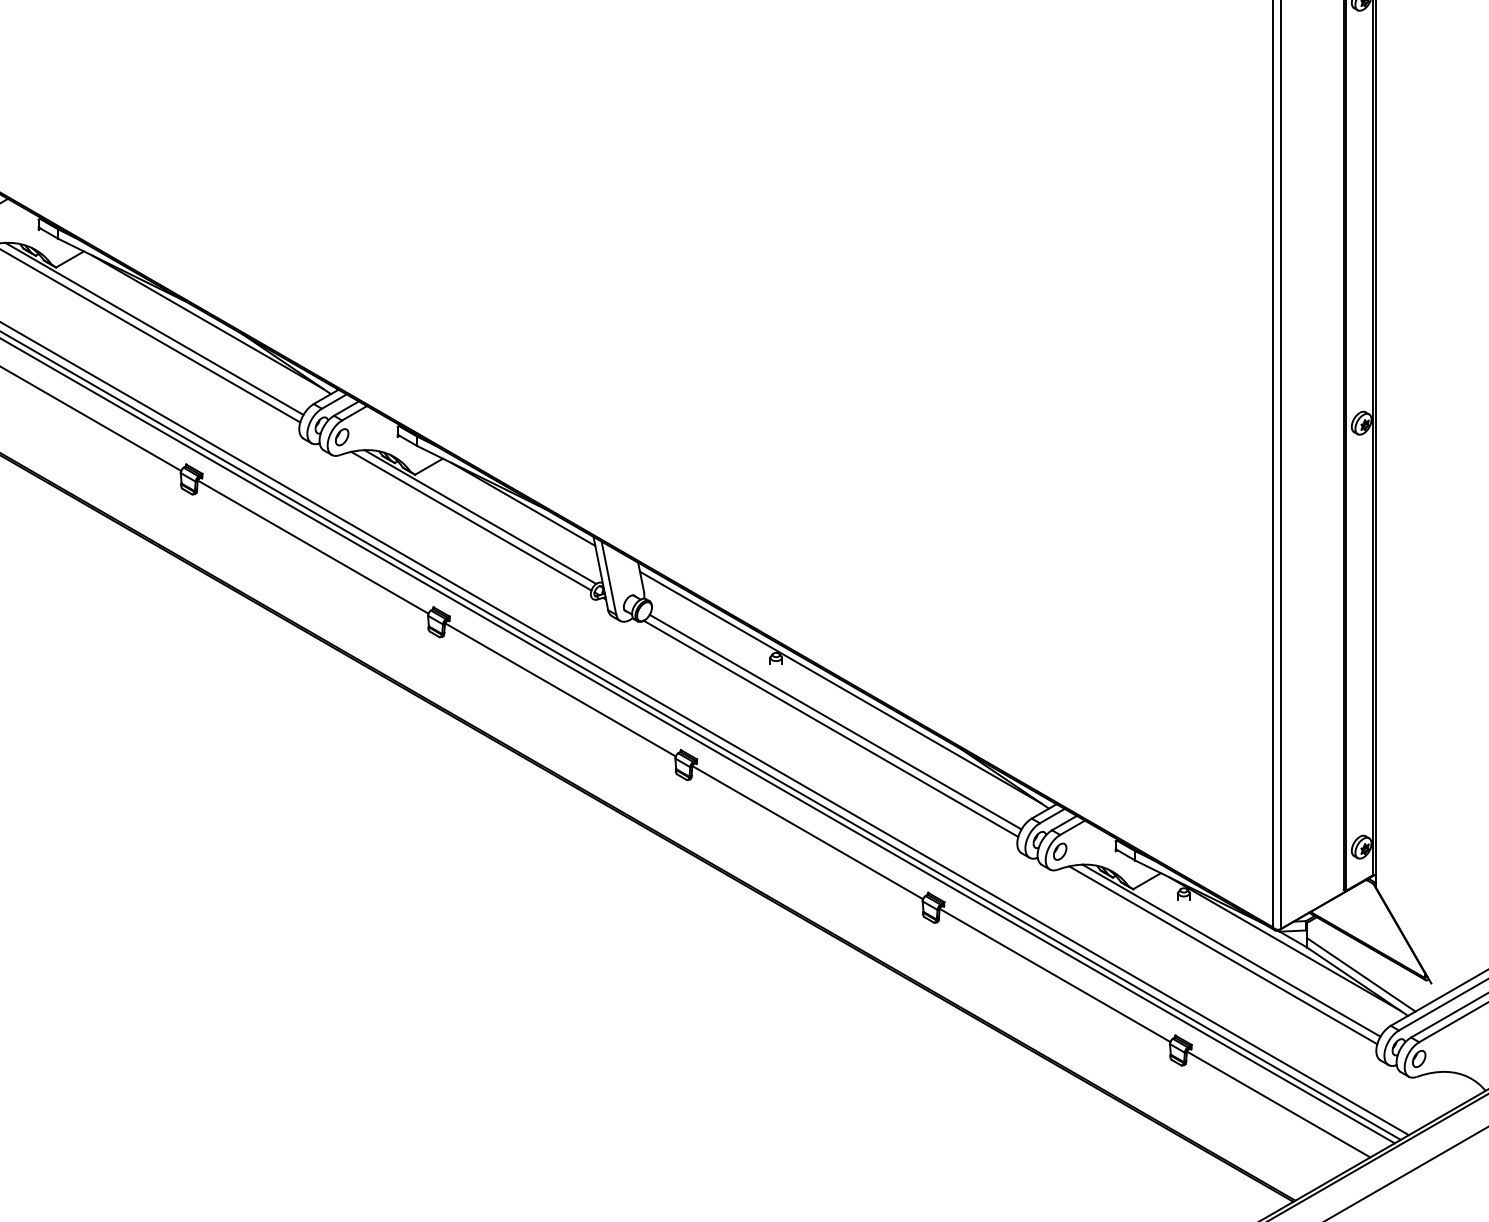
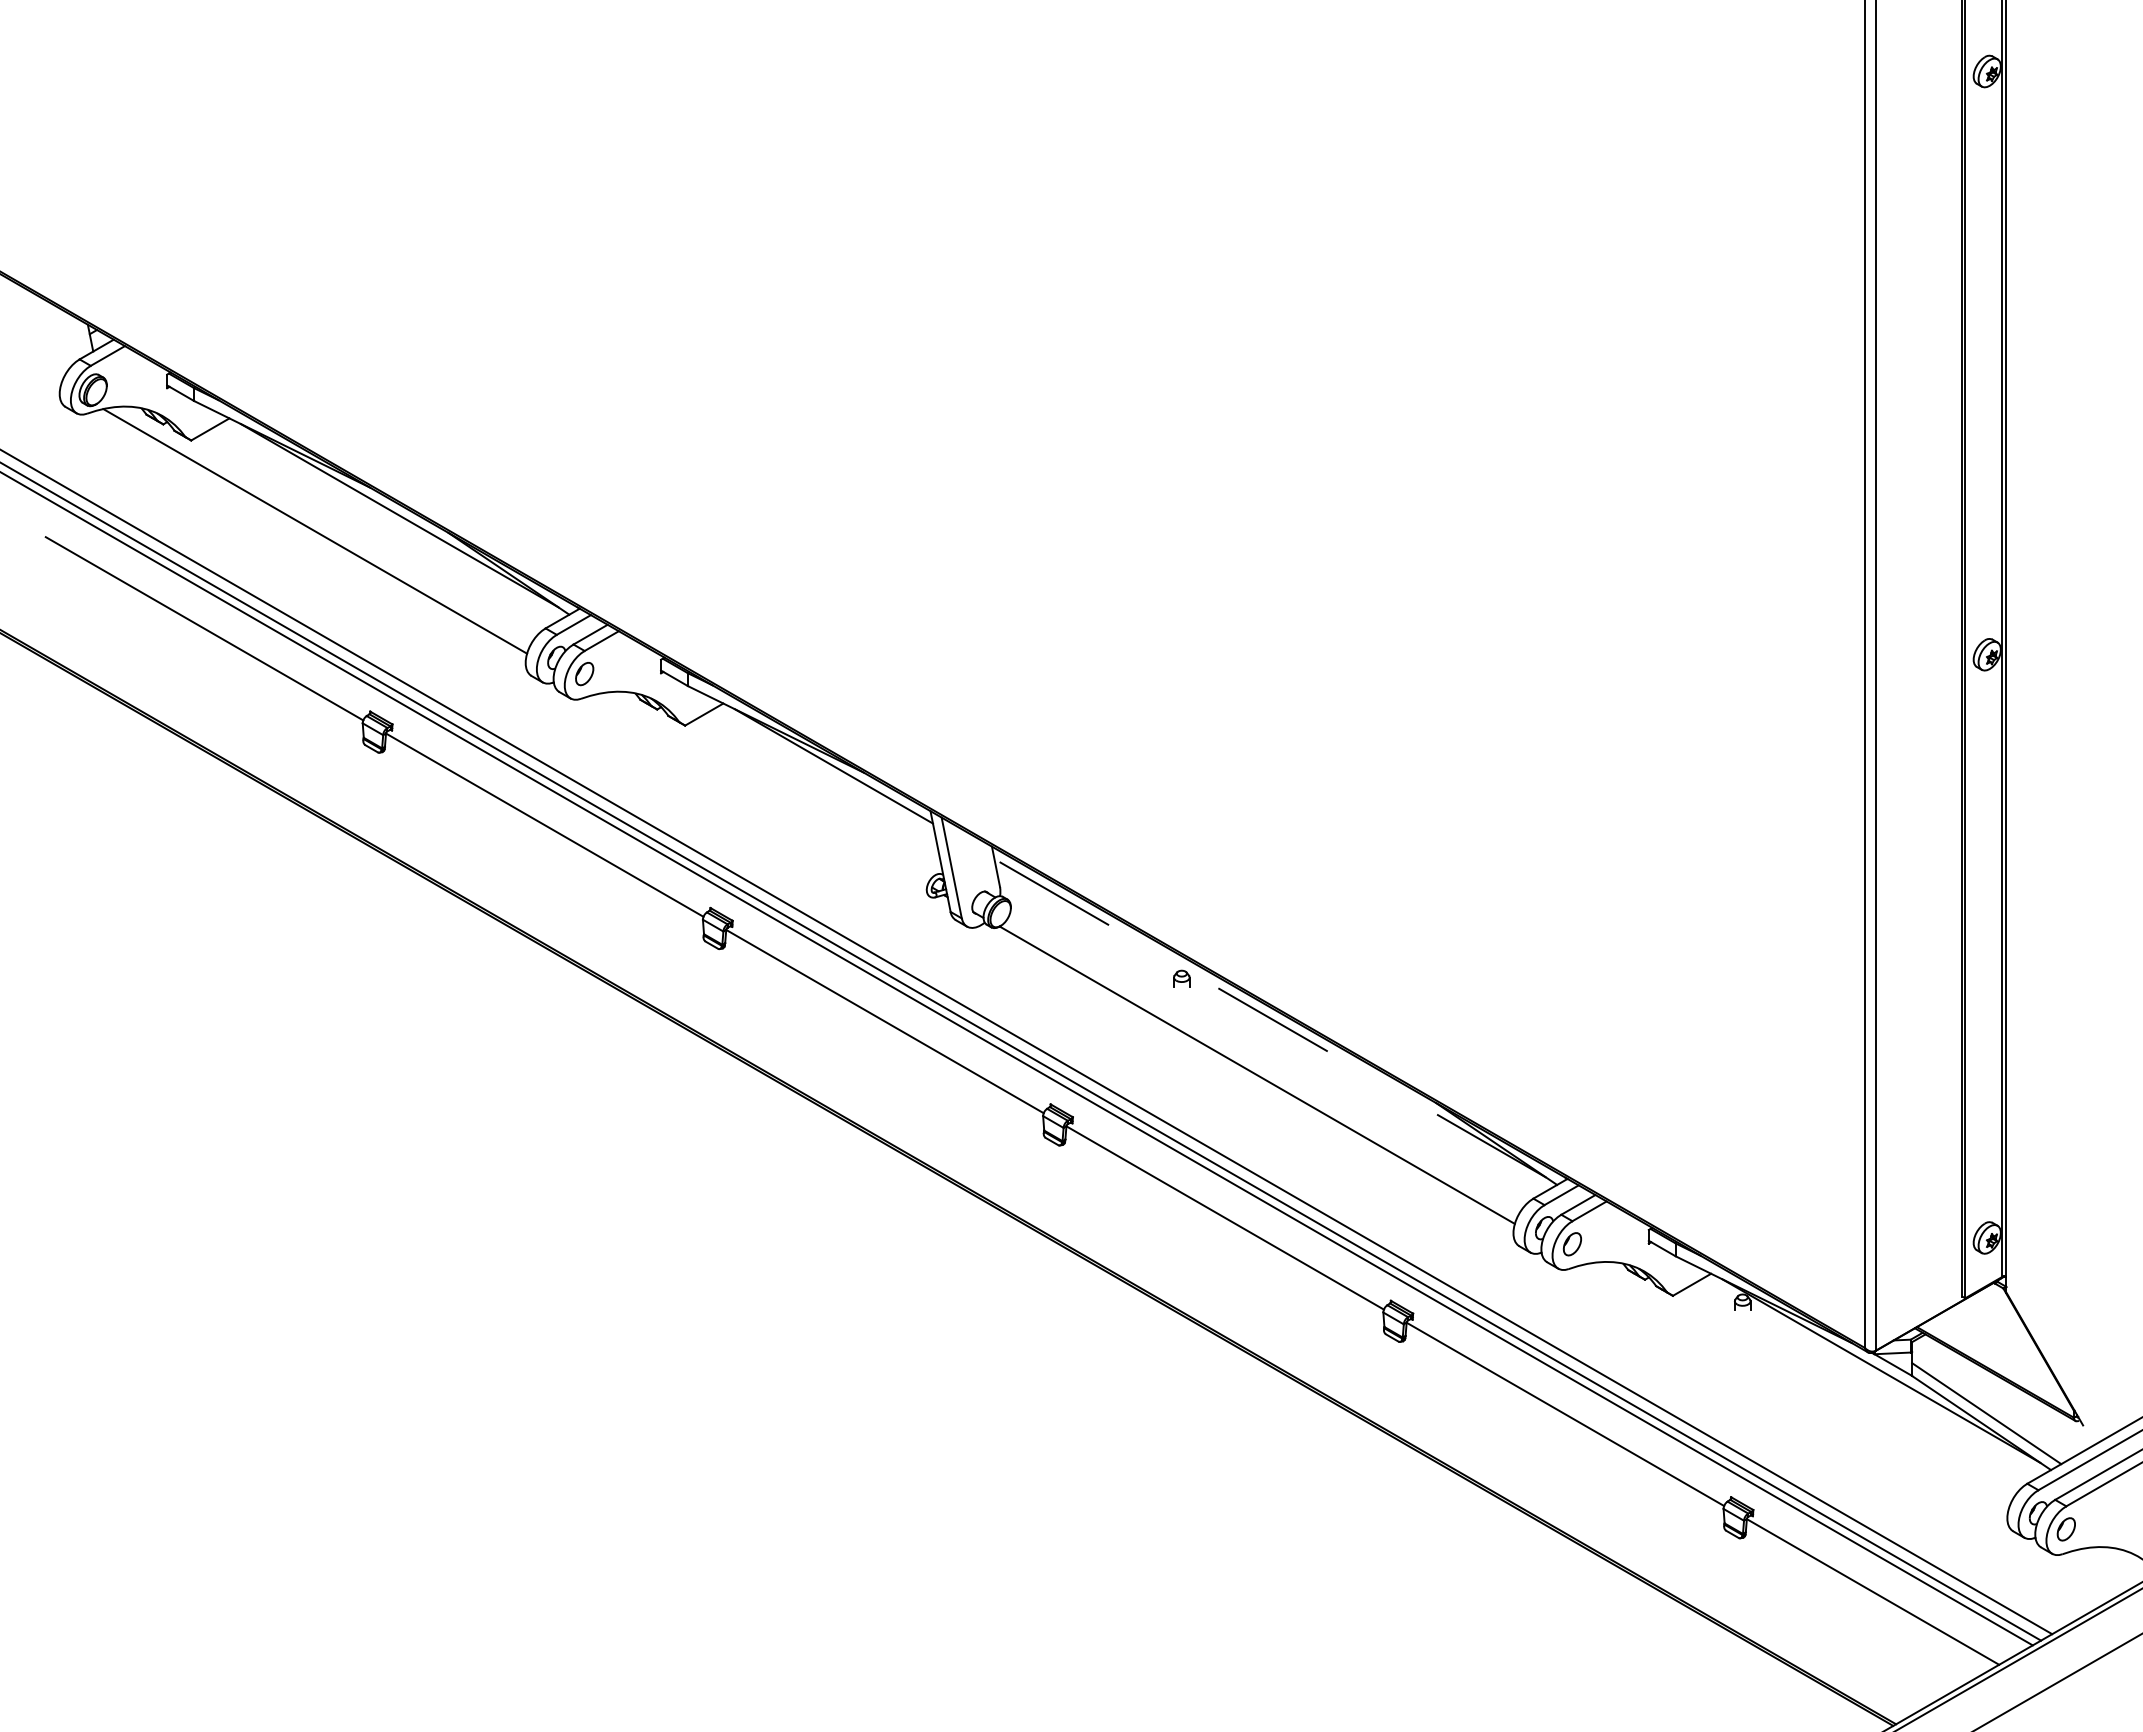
line: (154, 328) -> (326, 524), removed
line: (480, 516) -> (774, 783), removed
line: (471, 521) -> (762, 789), removed
line: (840, 687) -> (1270, 1018), solid -> dashed
line: (835, 721) -> (1263, 1065), removed
line: (1231, 950) -> (1808, 1379), removed
line: (1223, 955) -> (1796, 1386), removed

